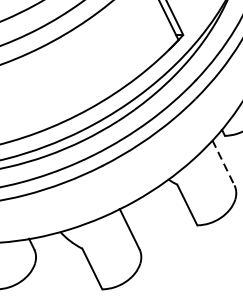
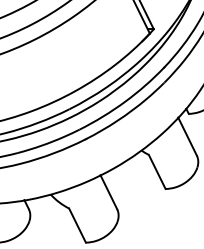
line: (223, 162) -> (187, 136), dashed -> solid

